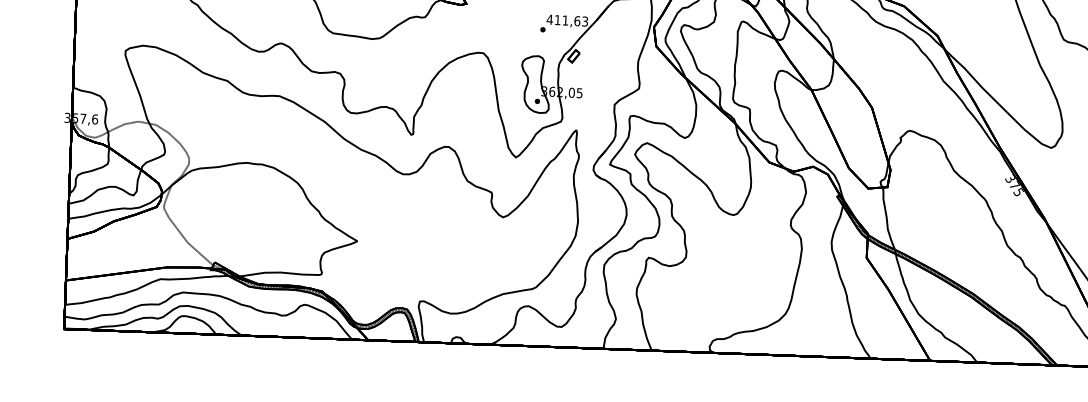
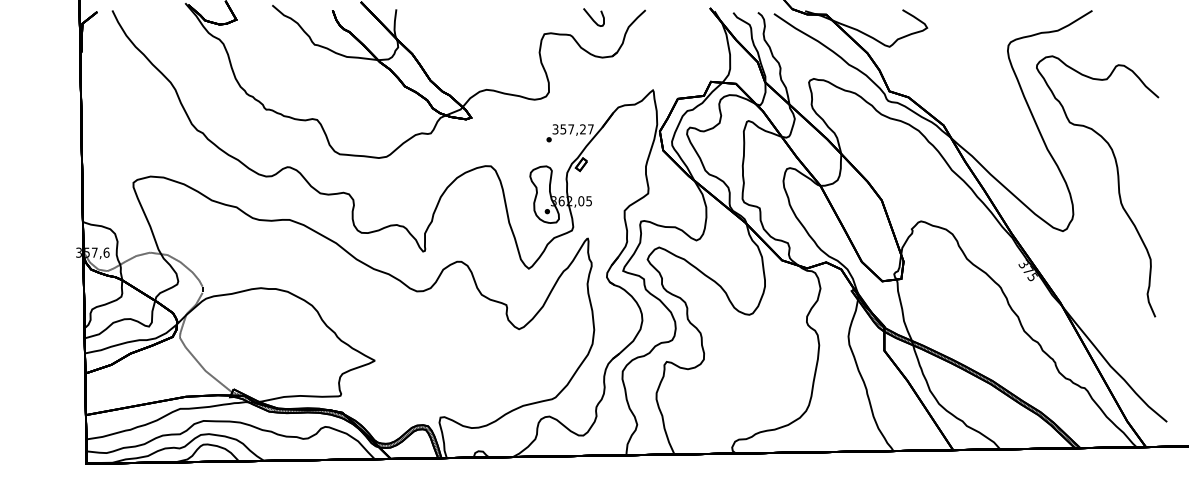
text: (566, 20) -> (572, 129), 411,63 -> 357,27

